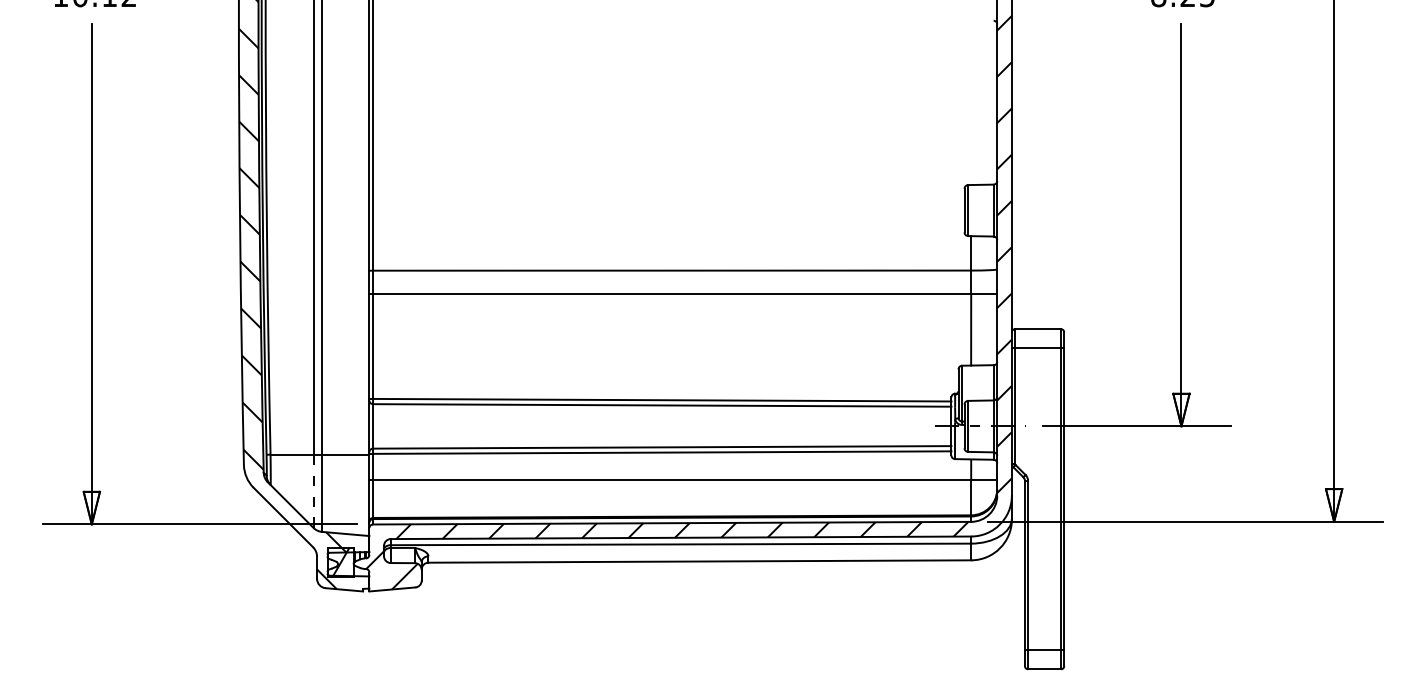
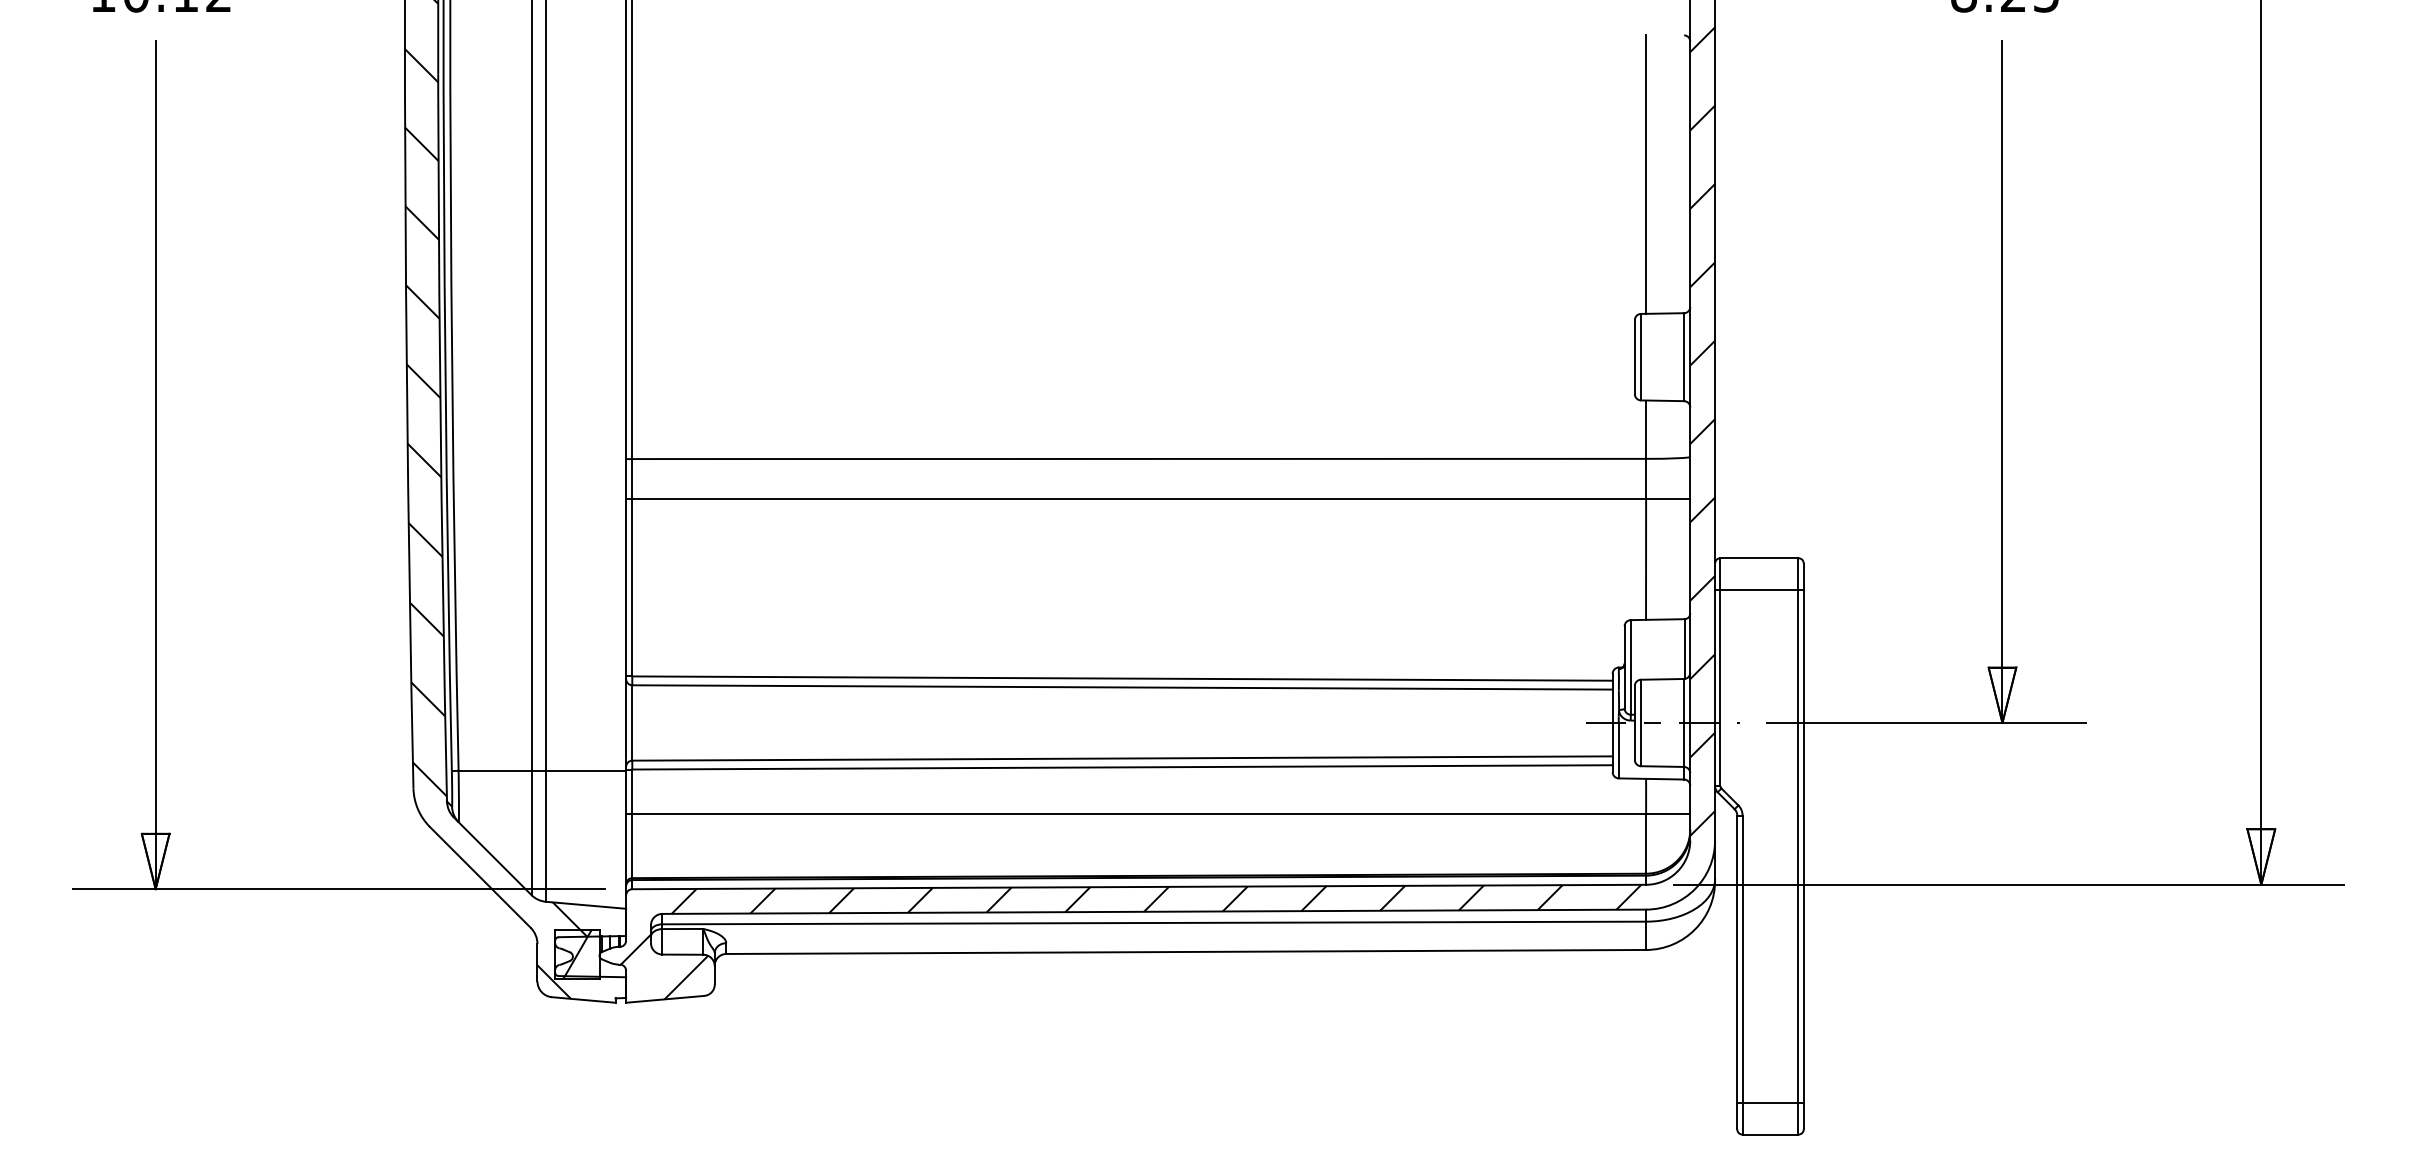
line: (971, 102) -> (1646, 173), added
line: (313, 491) -> (531, 833), dashed -> solid

